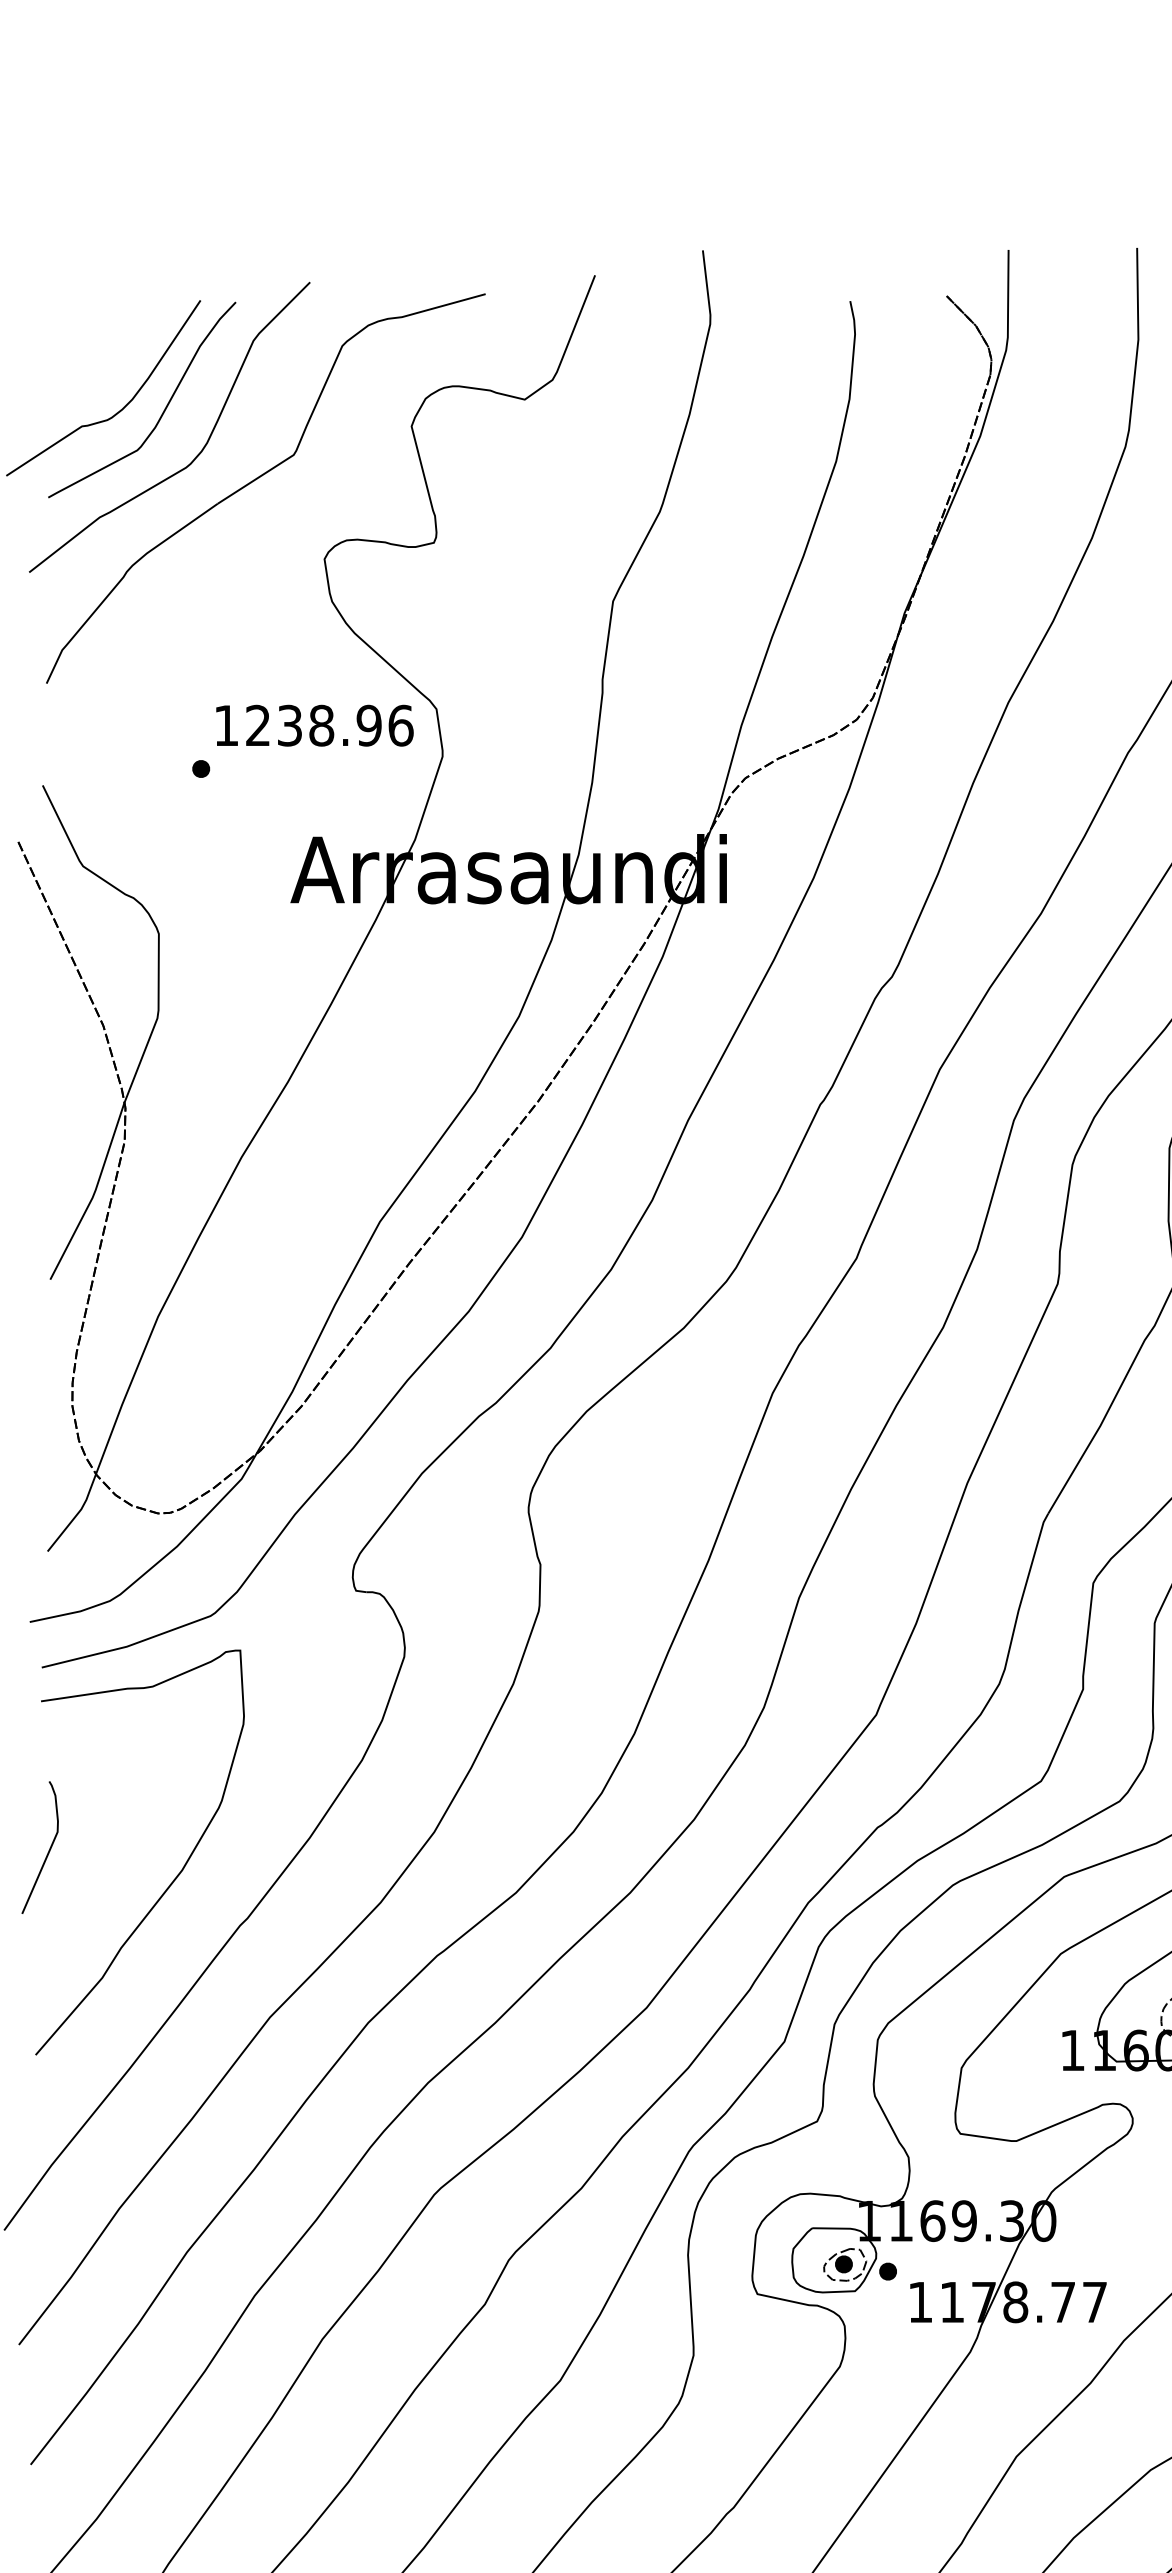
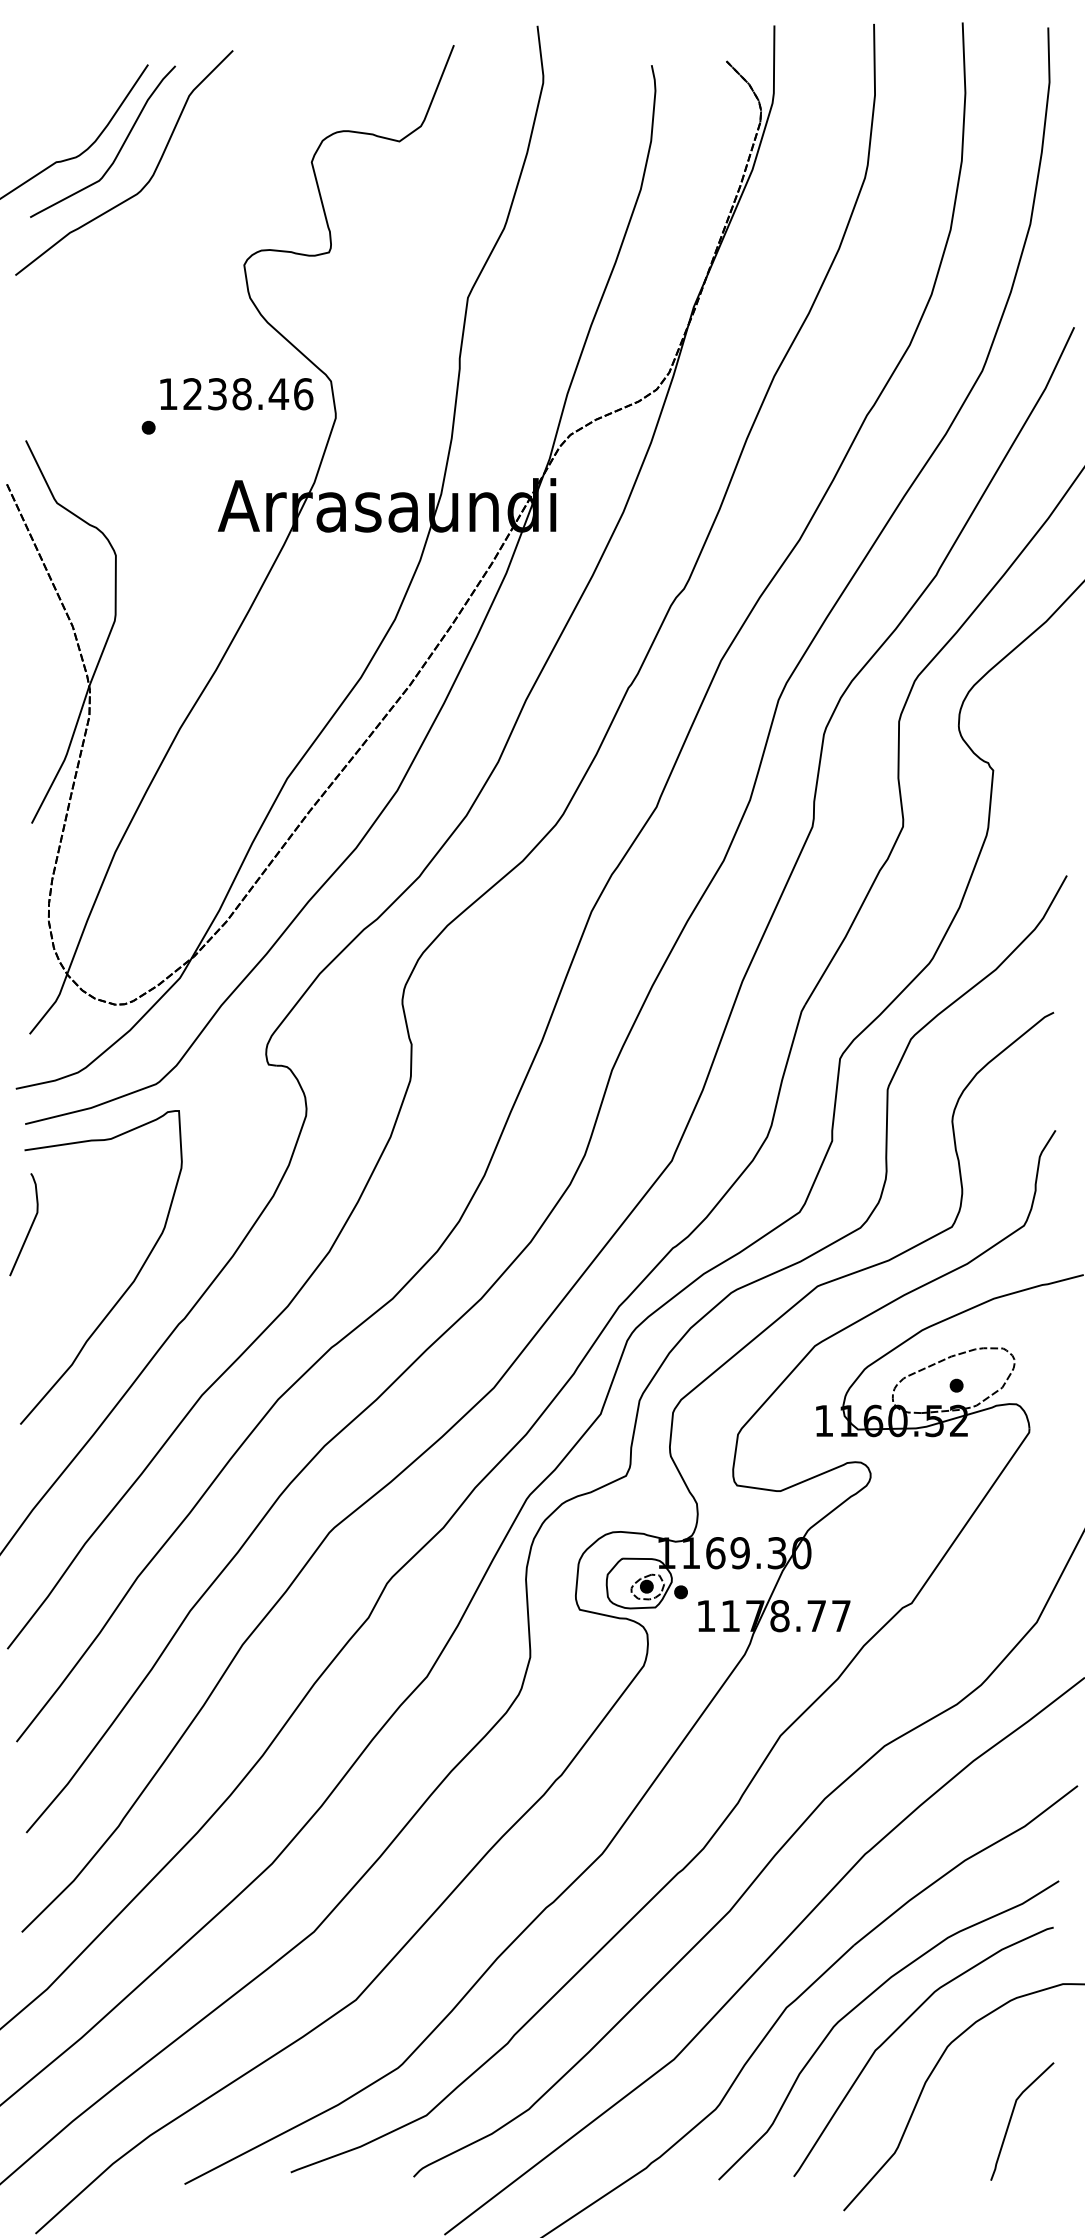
part: (260, 478) -> (194, 202), removed
text: (368, 726) -> (278, 394), 1238.96 -> 1238.46
curve: (48, 1848) -> (30, 1225), moved

